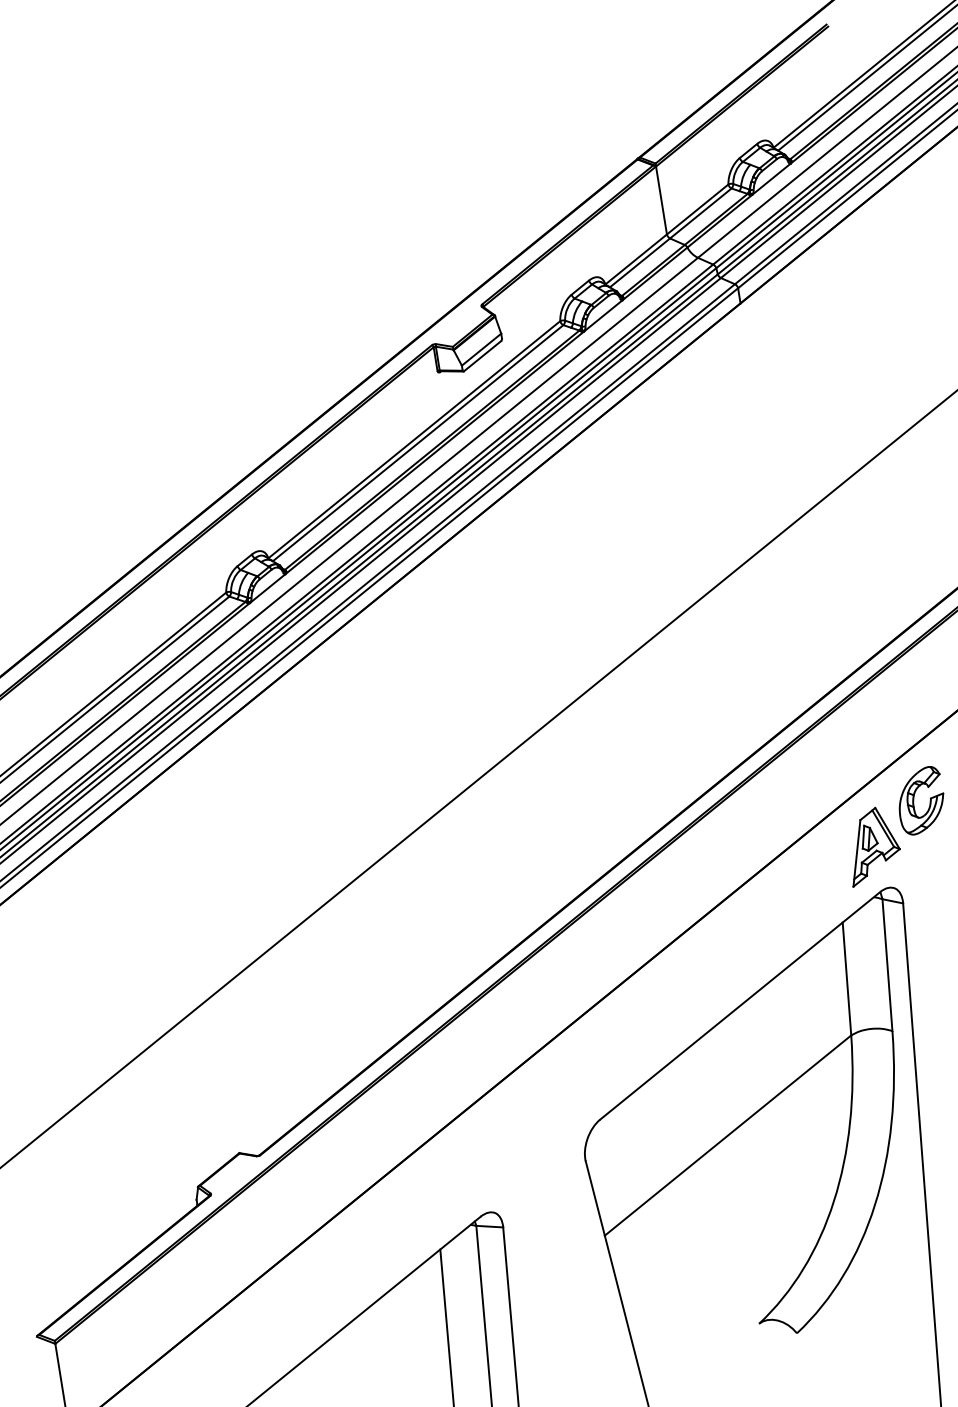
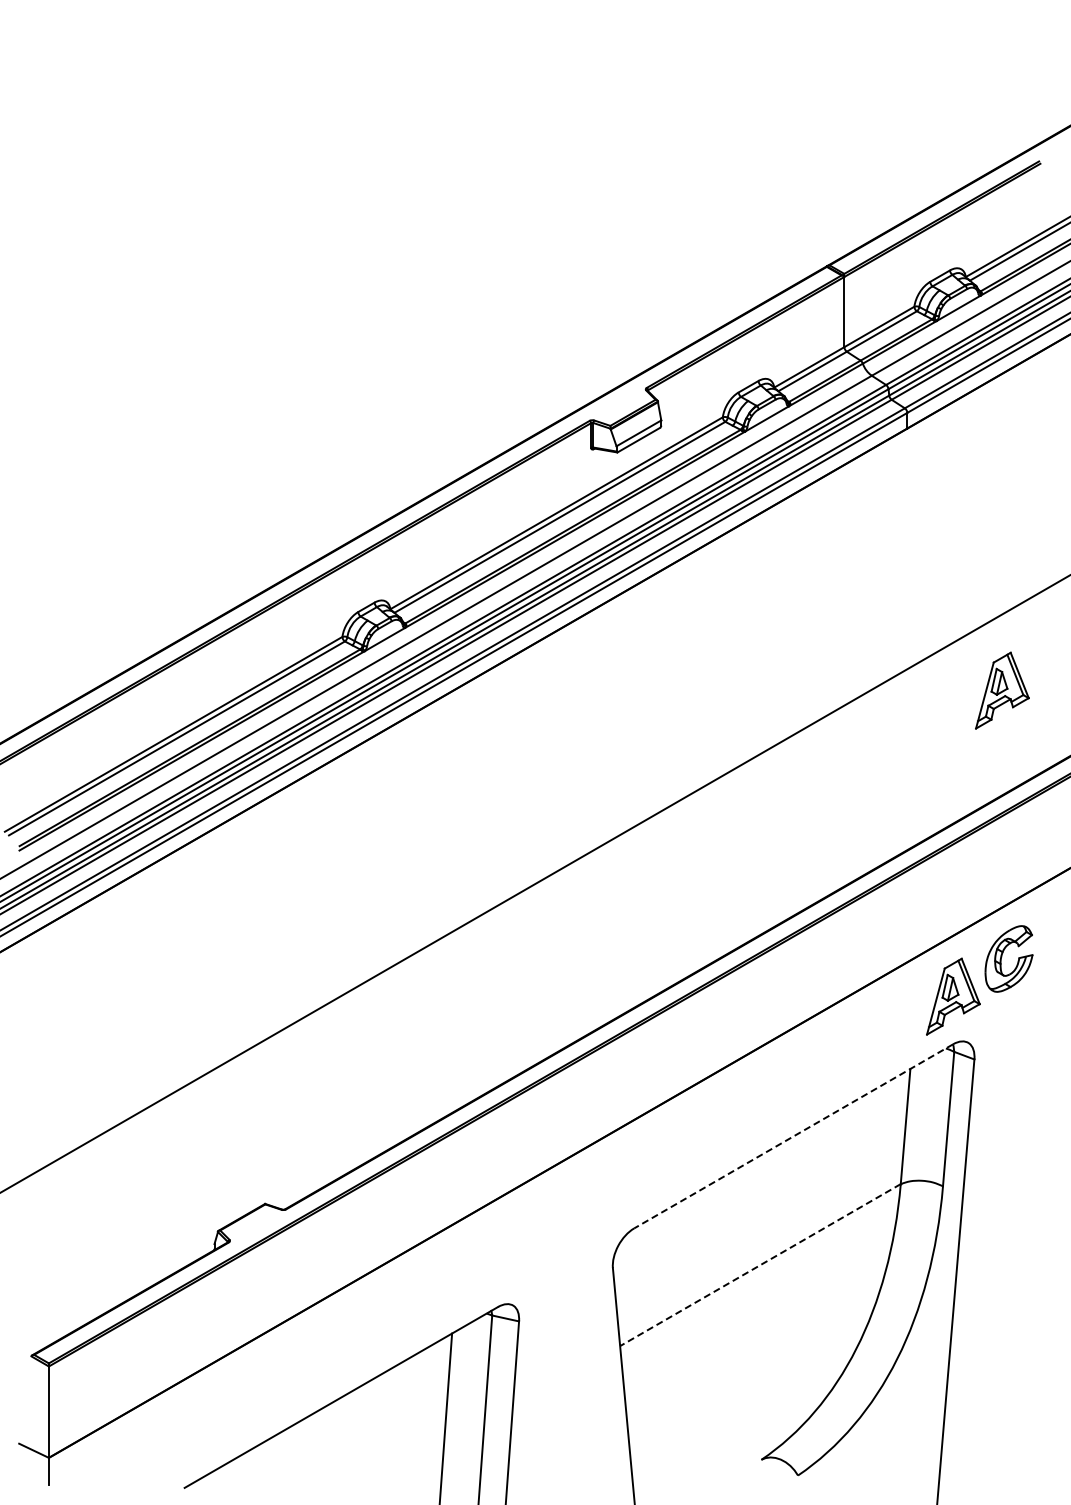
part: (873, 542) -> (1002, 690), added
line: (740, 1005) -> (793, 1136), solid -> dashed
line: (728, 1135) -> (760, 1265), solid -> dashed

